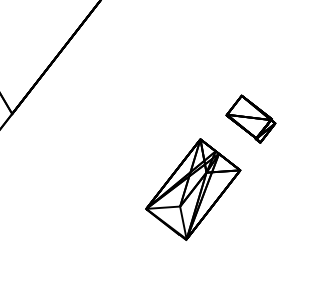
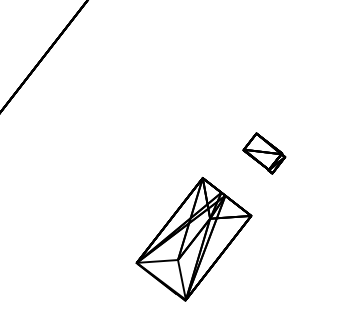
part: (250, 118) -> (263, 152), size x0.7

